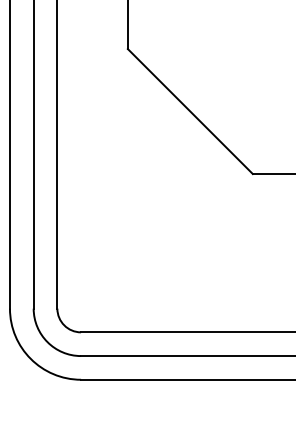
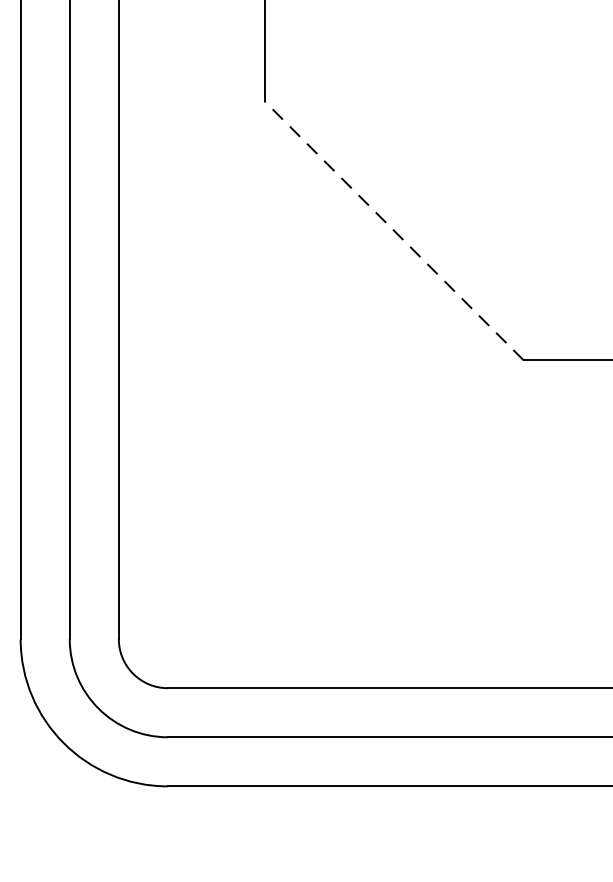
line: (190, 111) -> (394, 230), solid -> dashed

